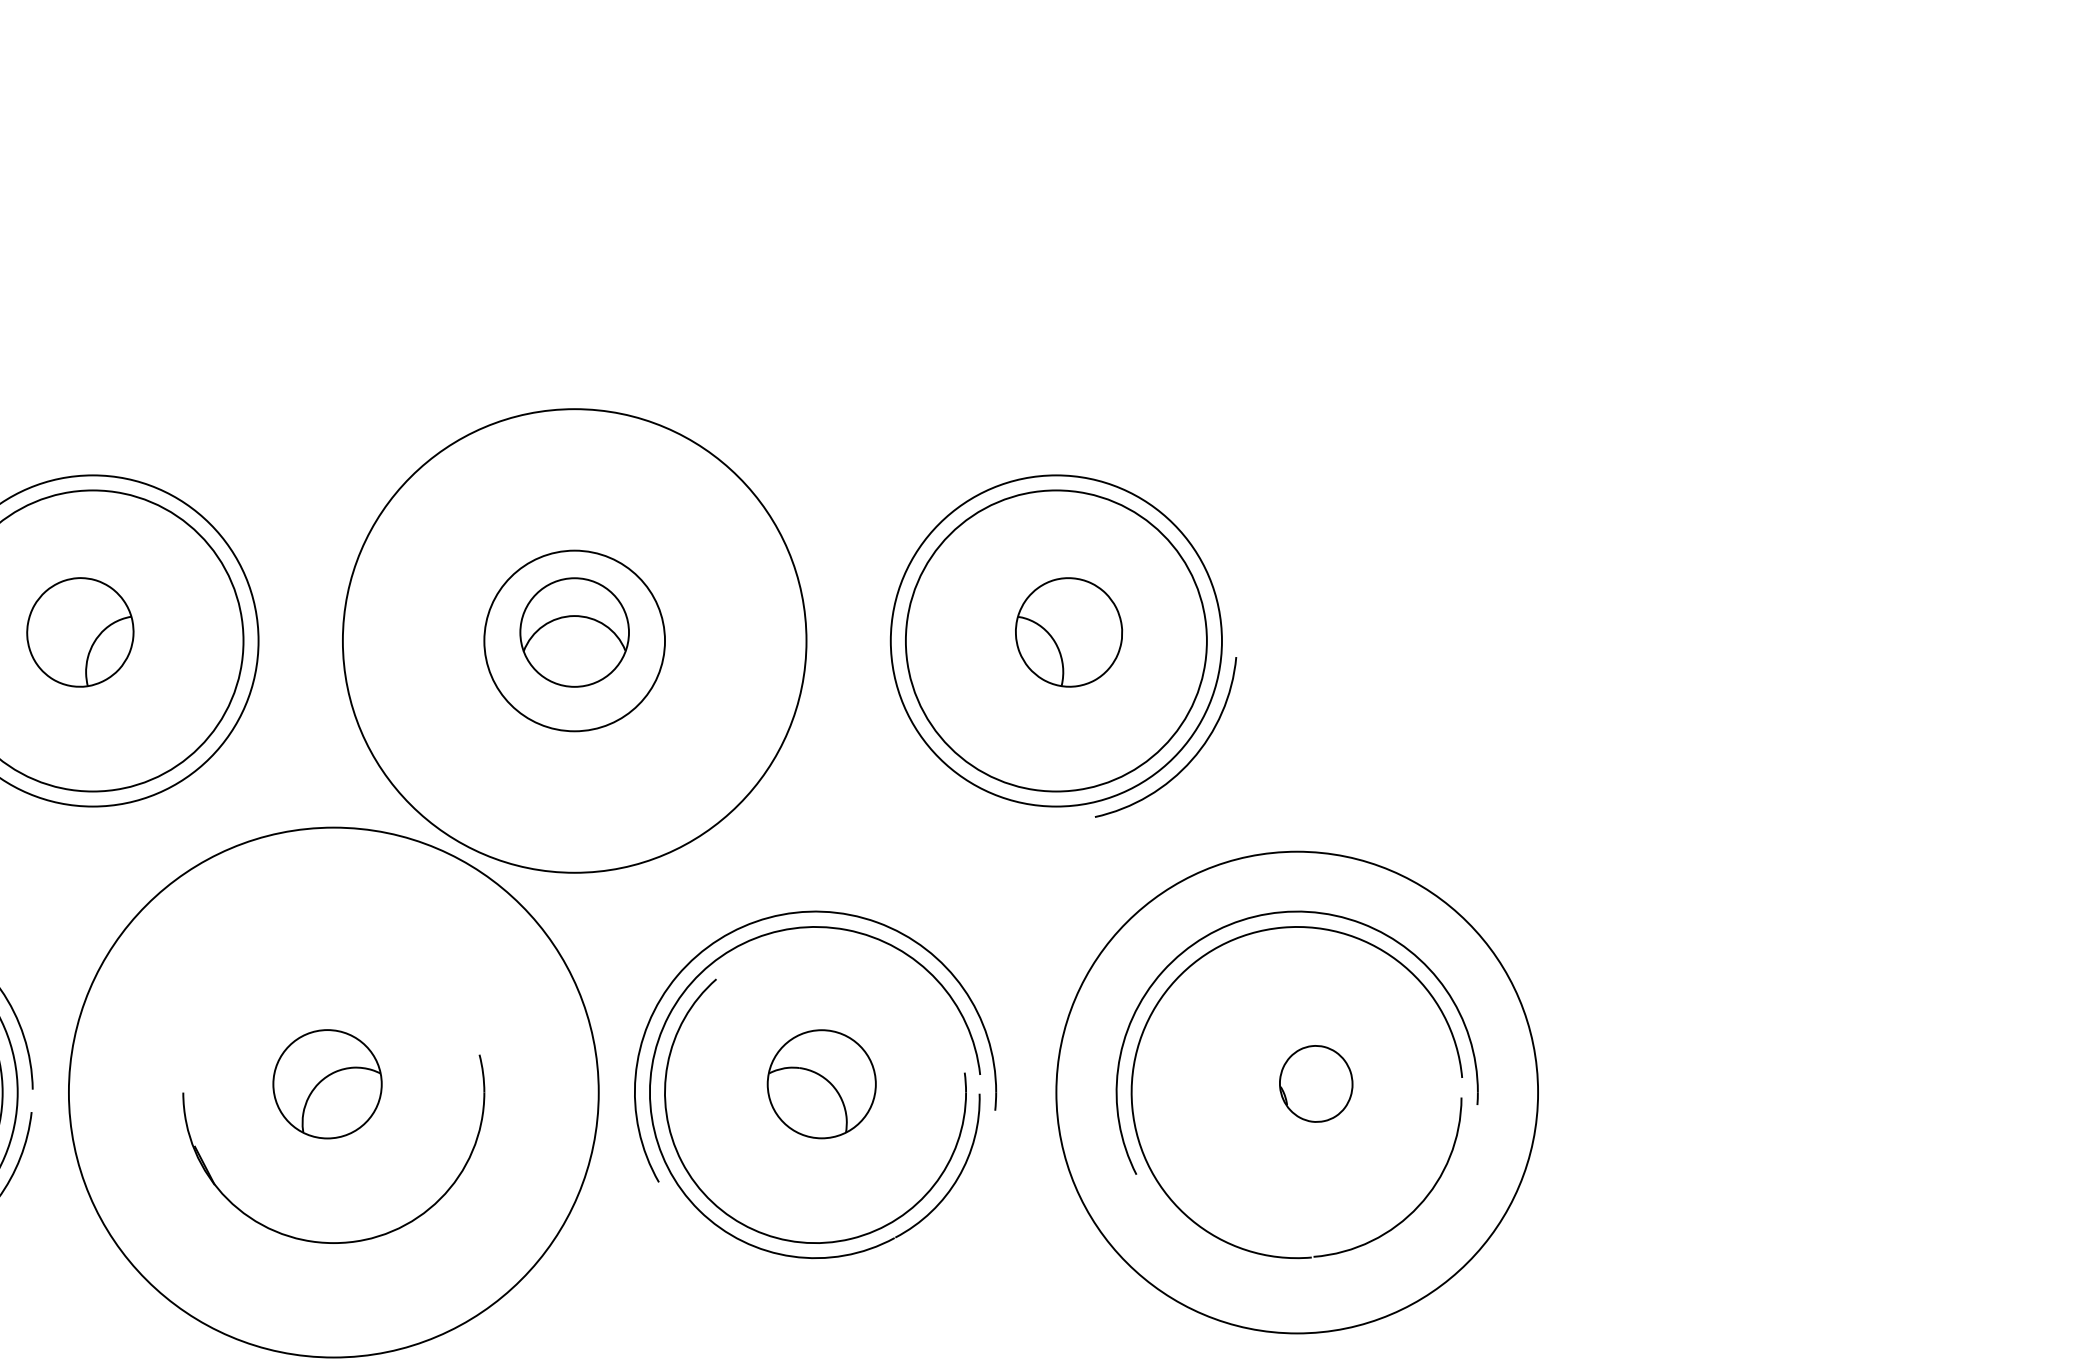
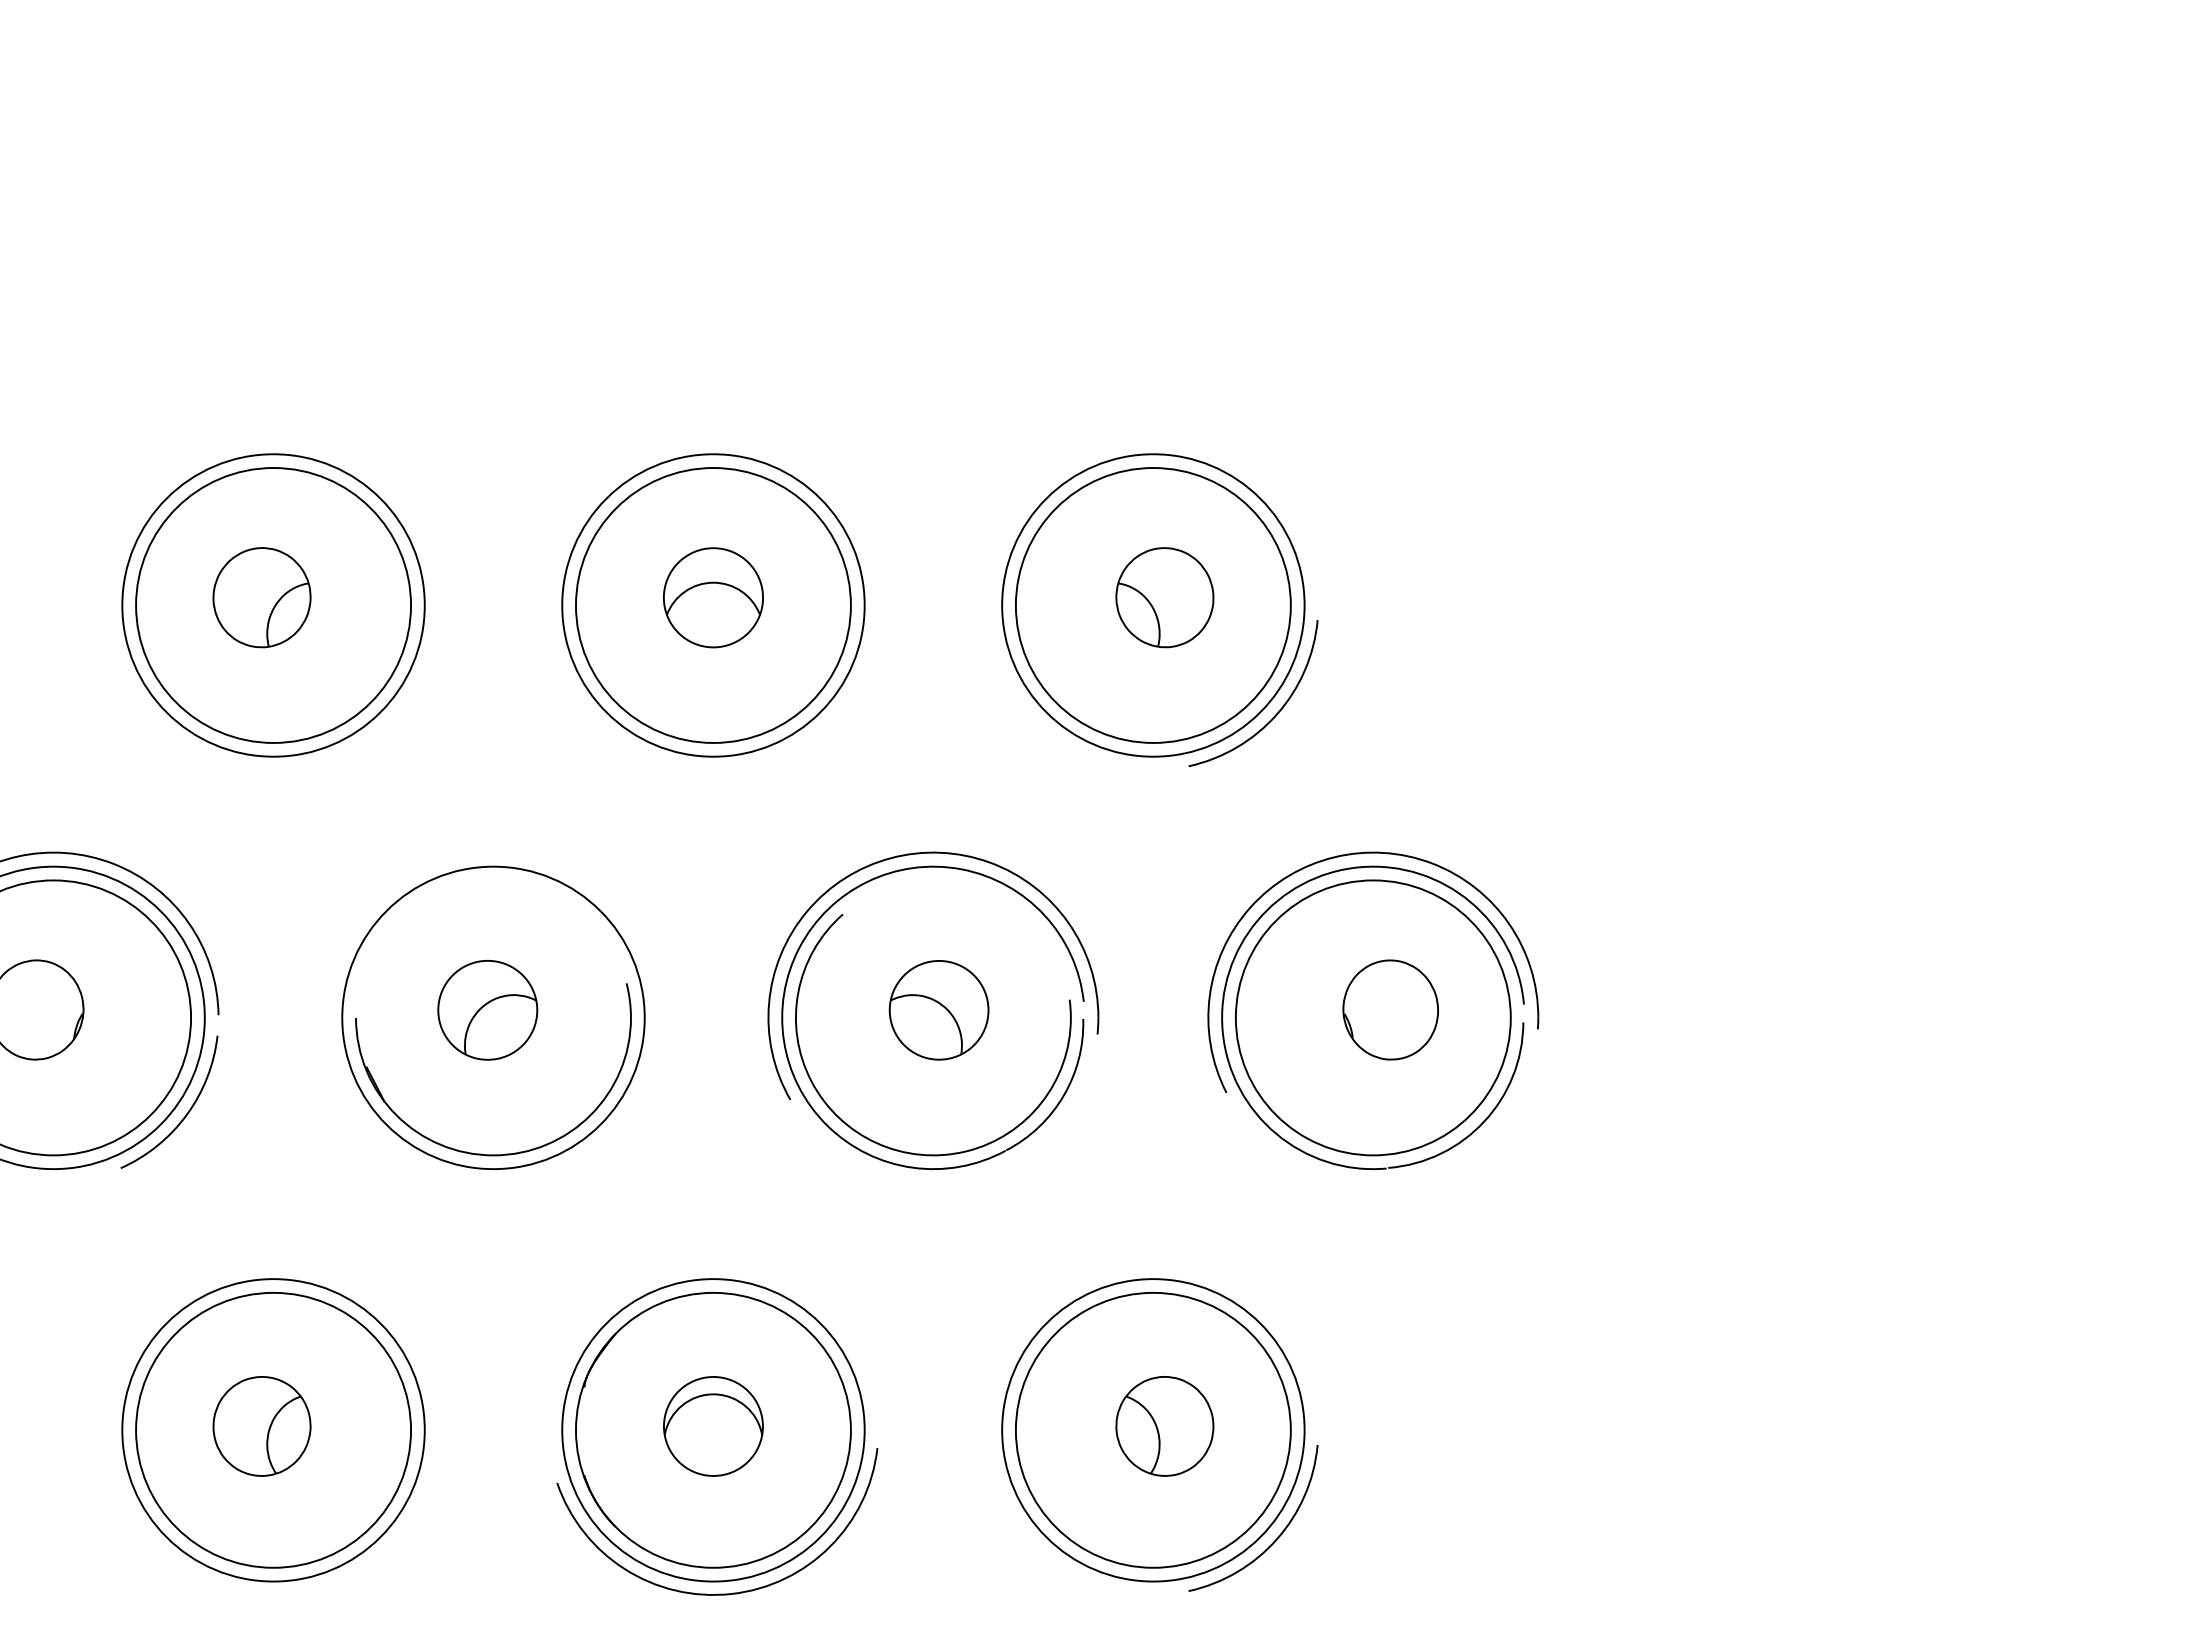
circle: (573, 640) -> (712, 605), size x1.67
circle: (574, 640) -> (713, 605), size x0.71
part: (1316, 1083) -> (1390, 1009), size x1.43
circle: (333, 1092) -> (493, 1017), size x0.62
circle: (1296, 1092) -> (1372, 1017), size x0.62

